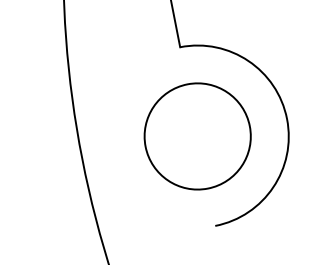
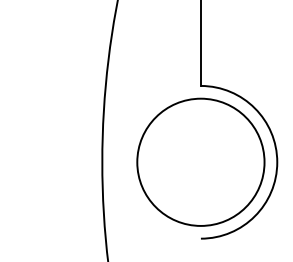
circle: (197, 135) -> (200, 161), size x1.43

